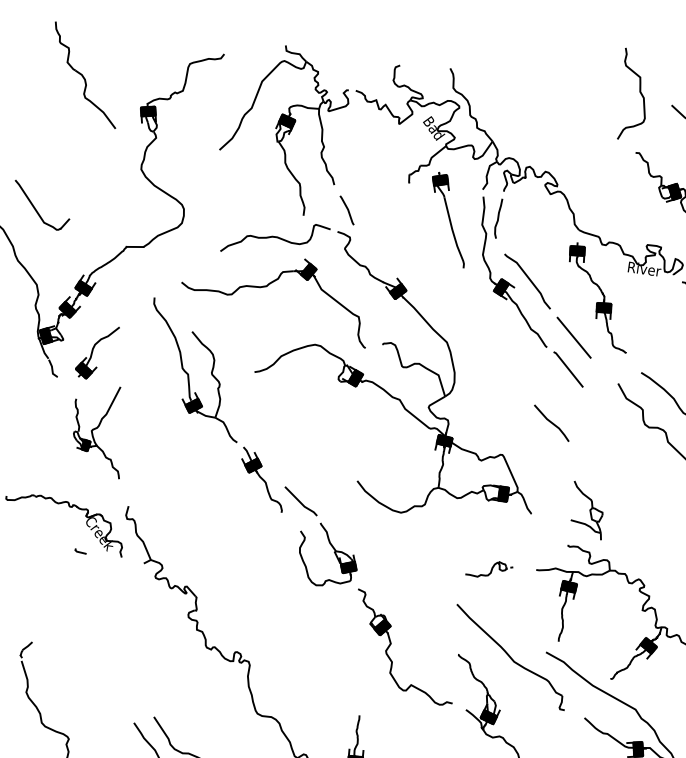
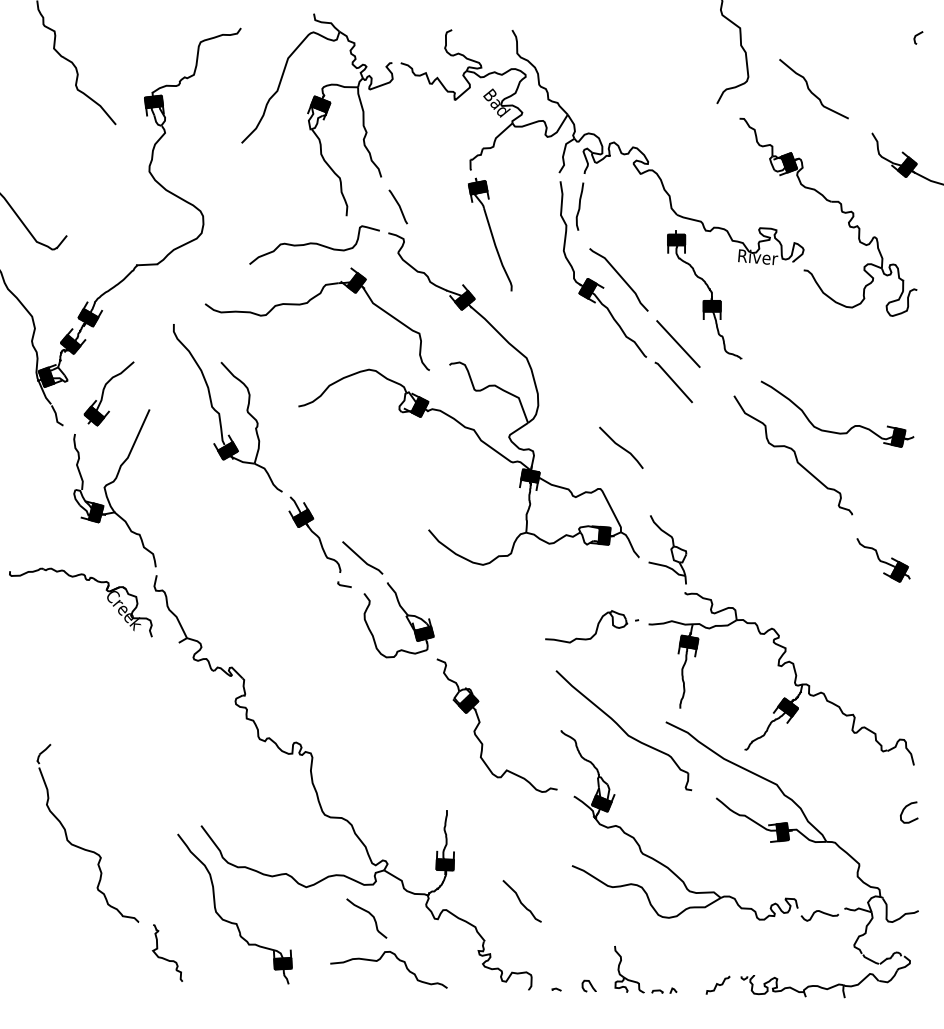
part: (448, 219) -> (490, 234), moved
line: (551, 423) -> (621, 447), moved
part: (97, 431) -> (114, 488), size x1.43
part: (587, 510) -> (667, 549), moved
line: (79, 551) -> (343, 584), moved
part: (489, 569) -> (592, 626), size x1.67

